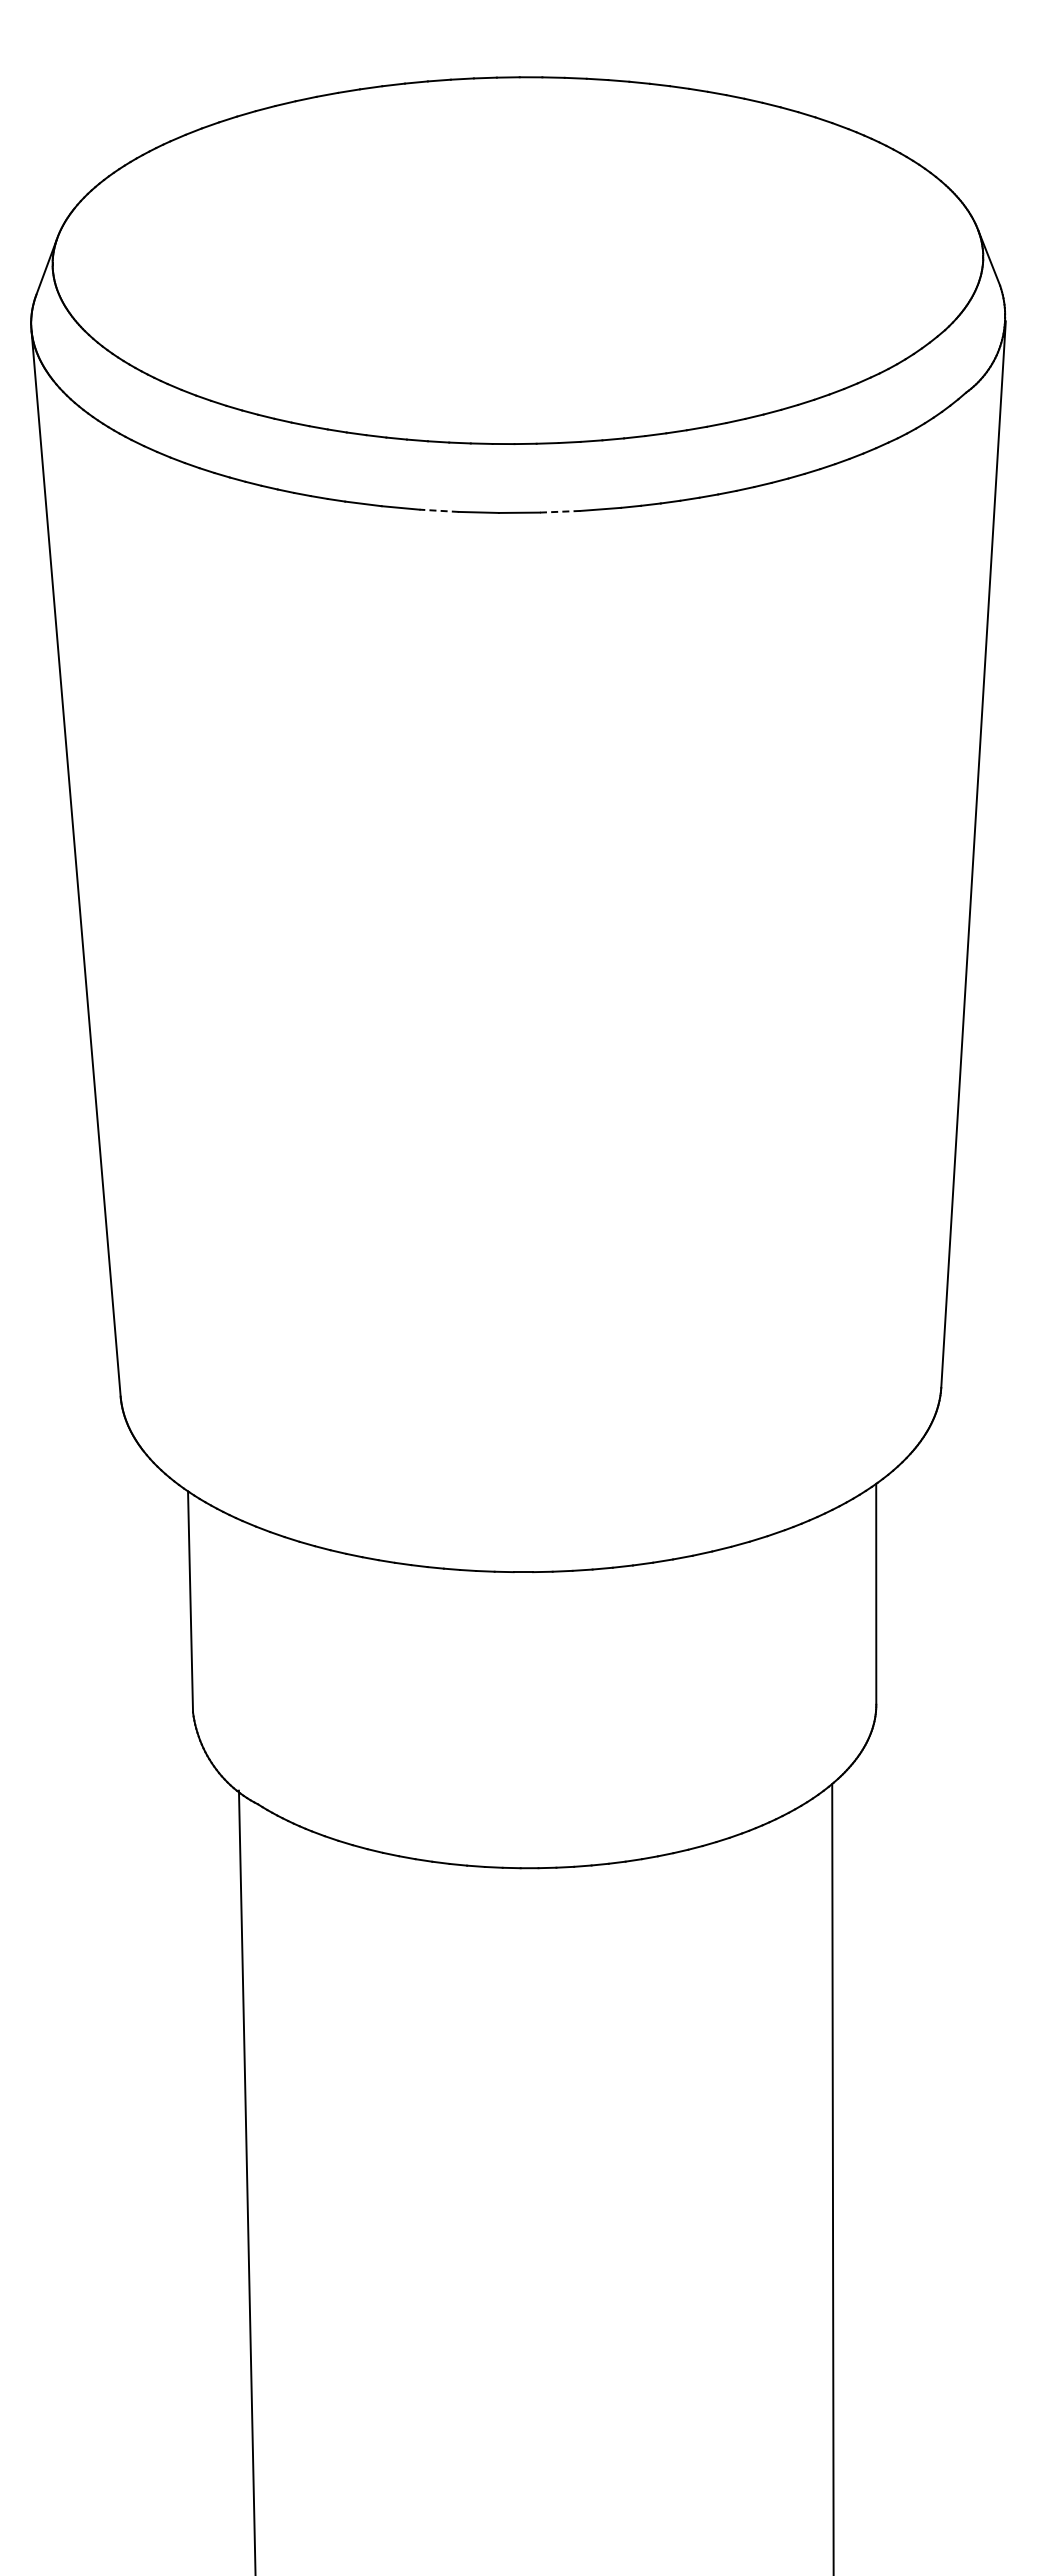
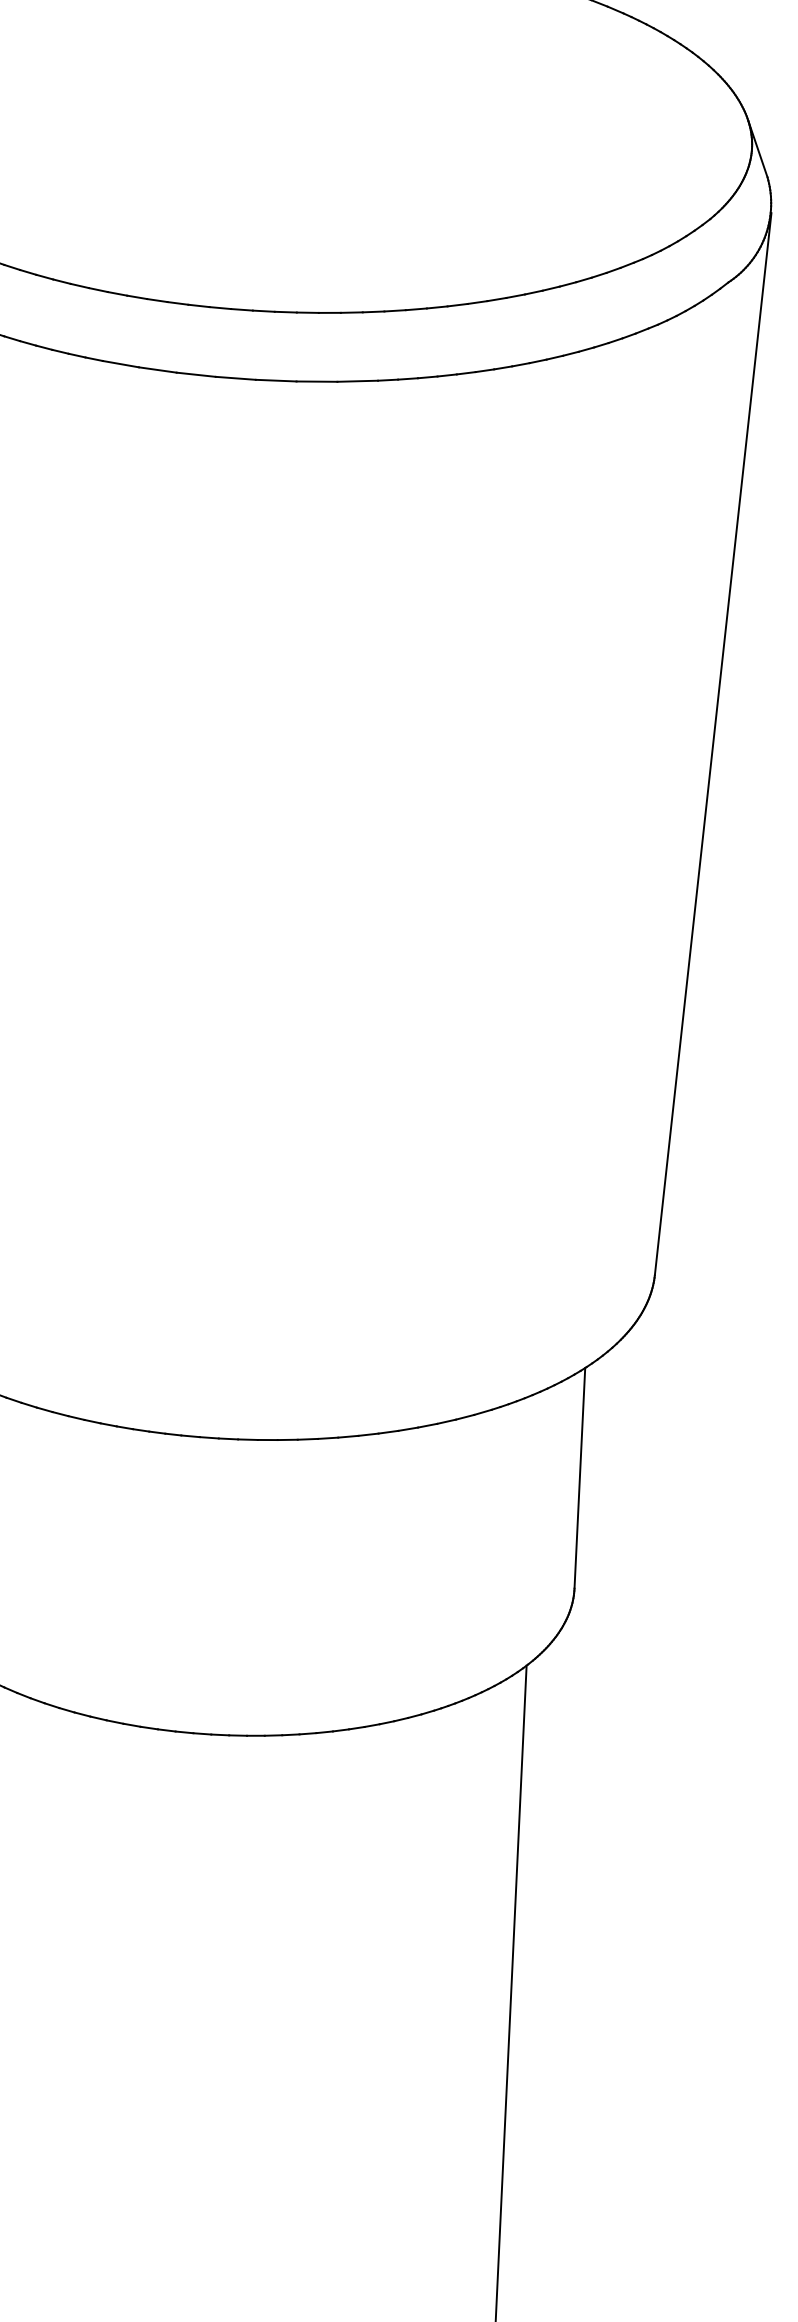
line: (439, 510) -> (196, 374), dashed -> solid
line: (559, 511) -> (316, 381), dashed -> solid

